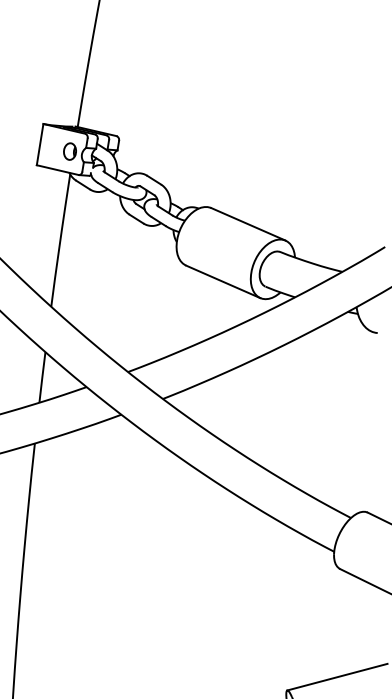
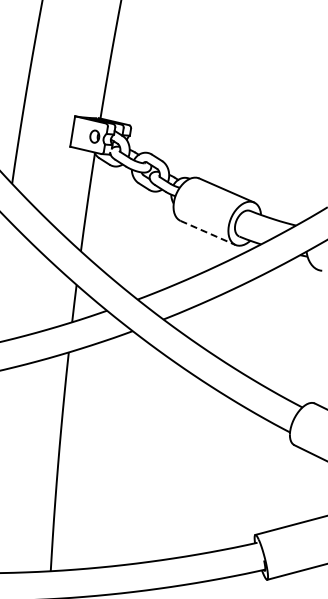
line: (223, 281) -> (208, 232), solid -> dashed

